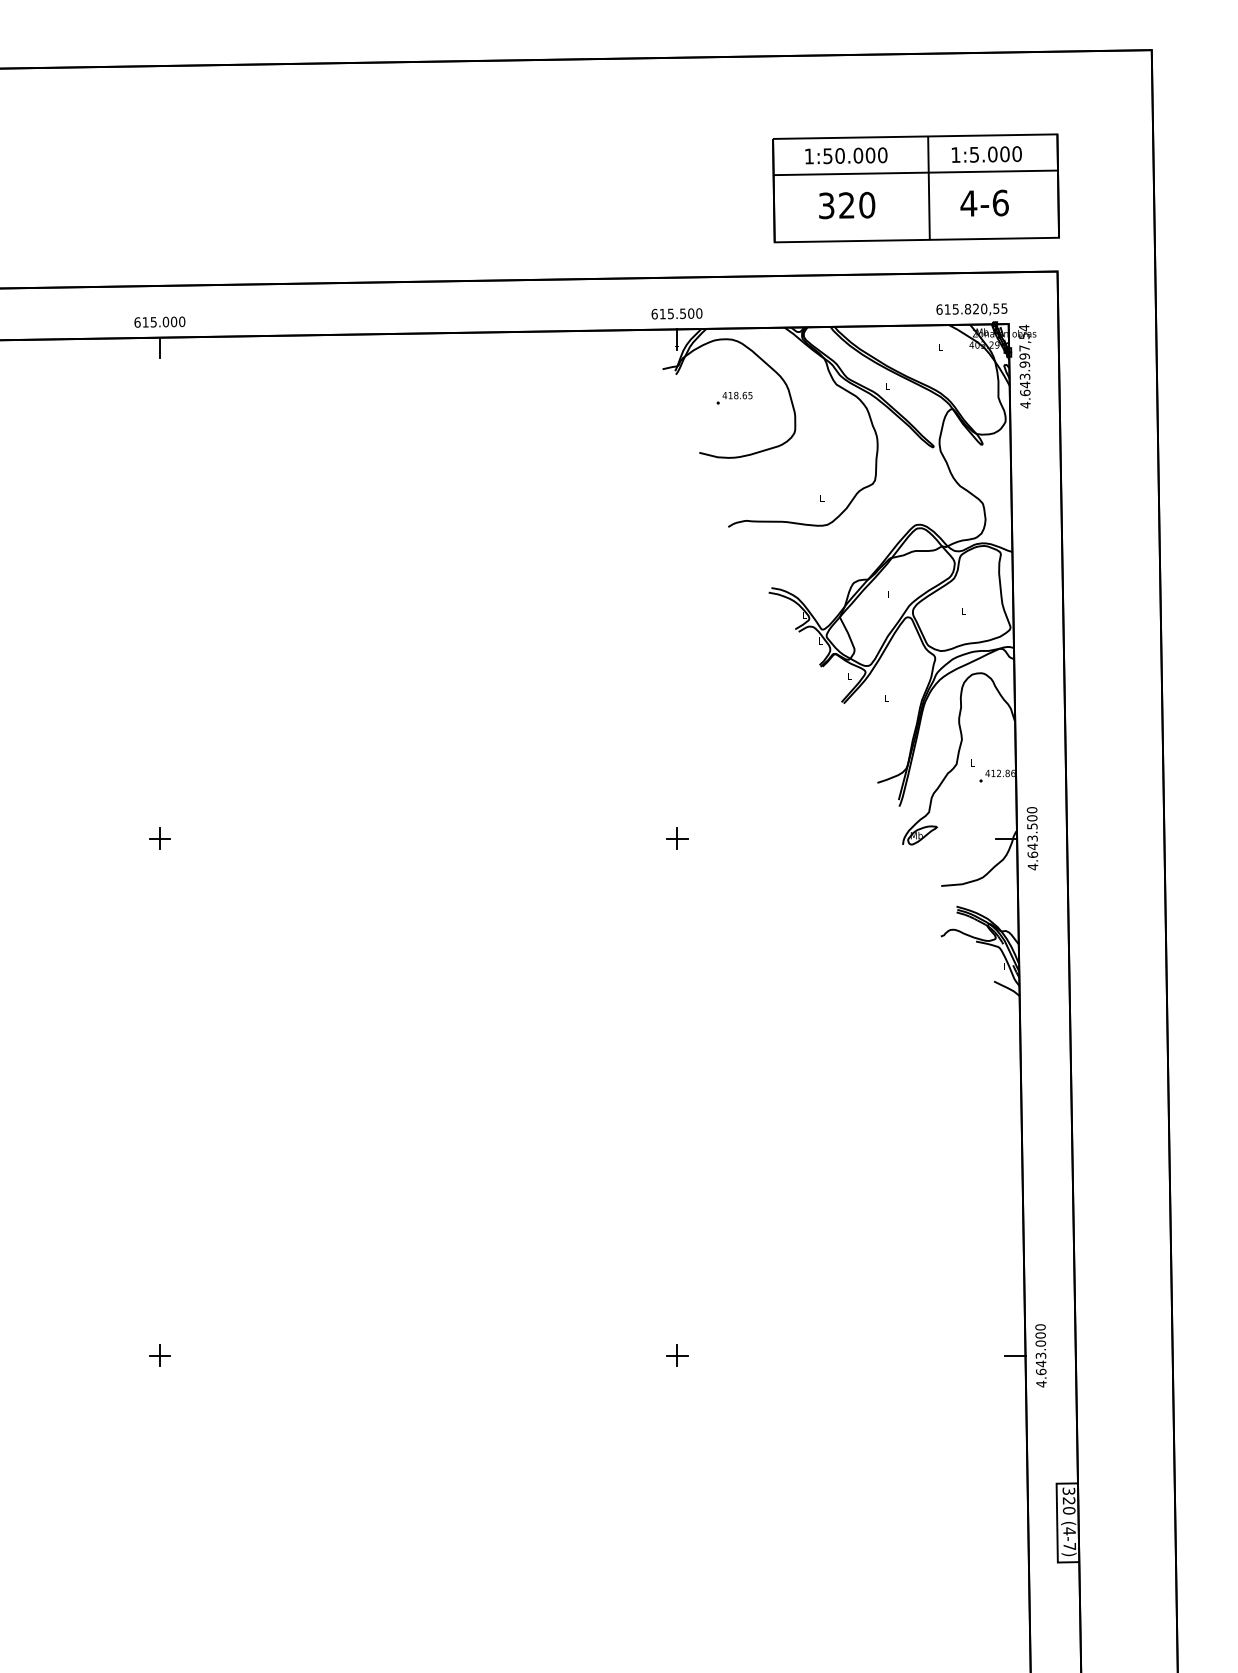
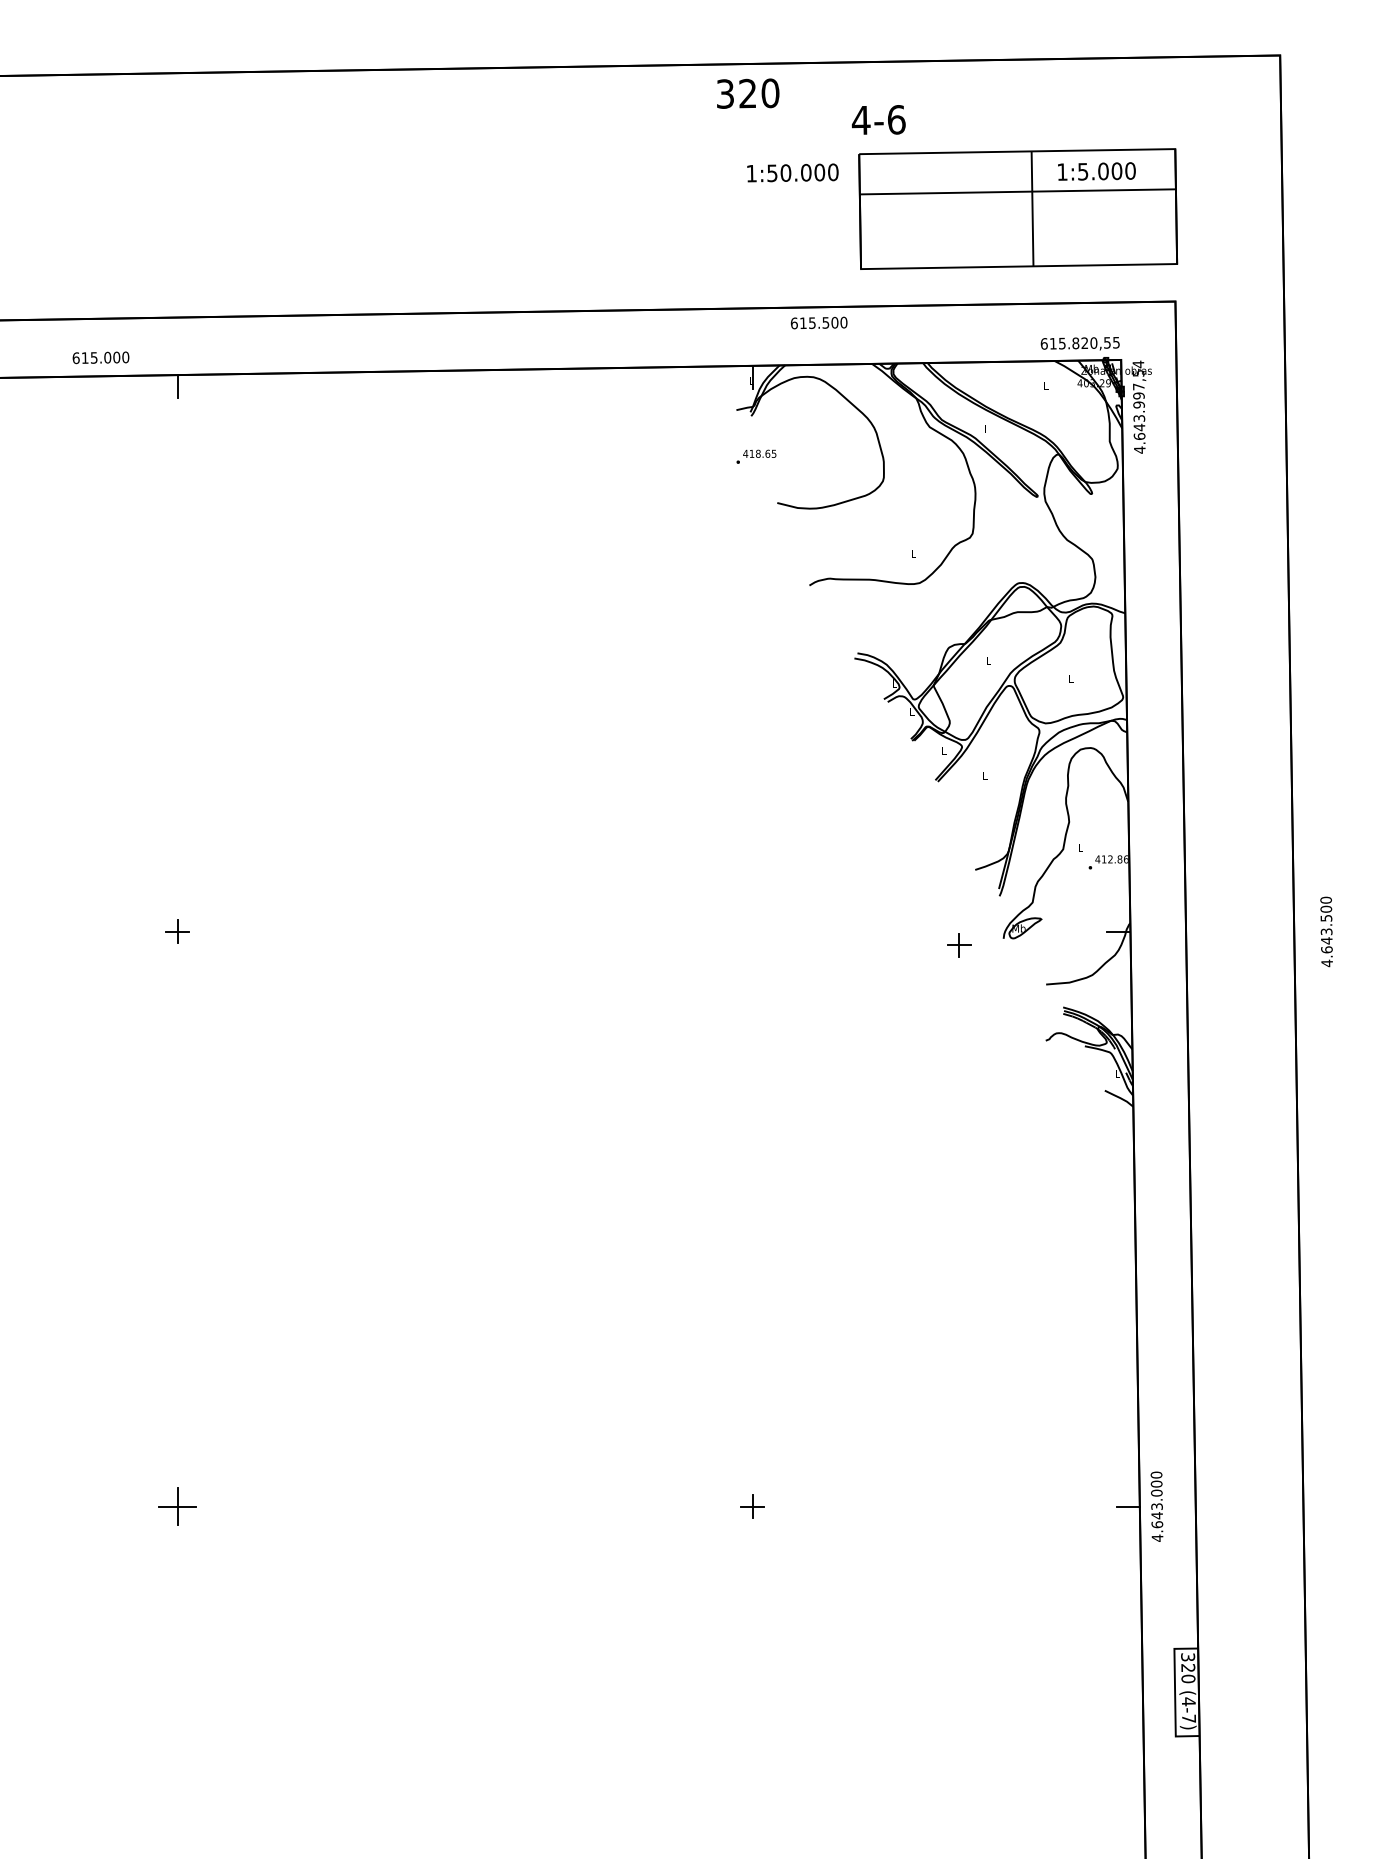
text: (846, 155) -> (793, 172), moved
text: (984, 202) -> (878, 119), moved
text: (847, 205) -> (748, 93), moved
text: (676, 313) -> (818, 322), moved
text: (159, 321) -> (100, 357), moved
text: (734, 397) -> (756, 456), moved
part: (677, 838) -> (959, 945), moved
text: (1032, 838) -> (1326, 931), moved
part: (159, 1355) -> (177, 1506), size x1.6

